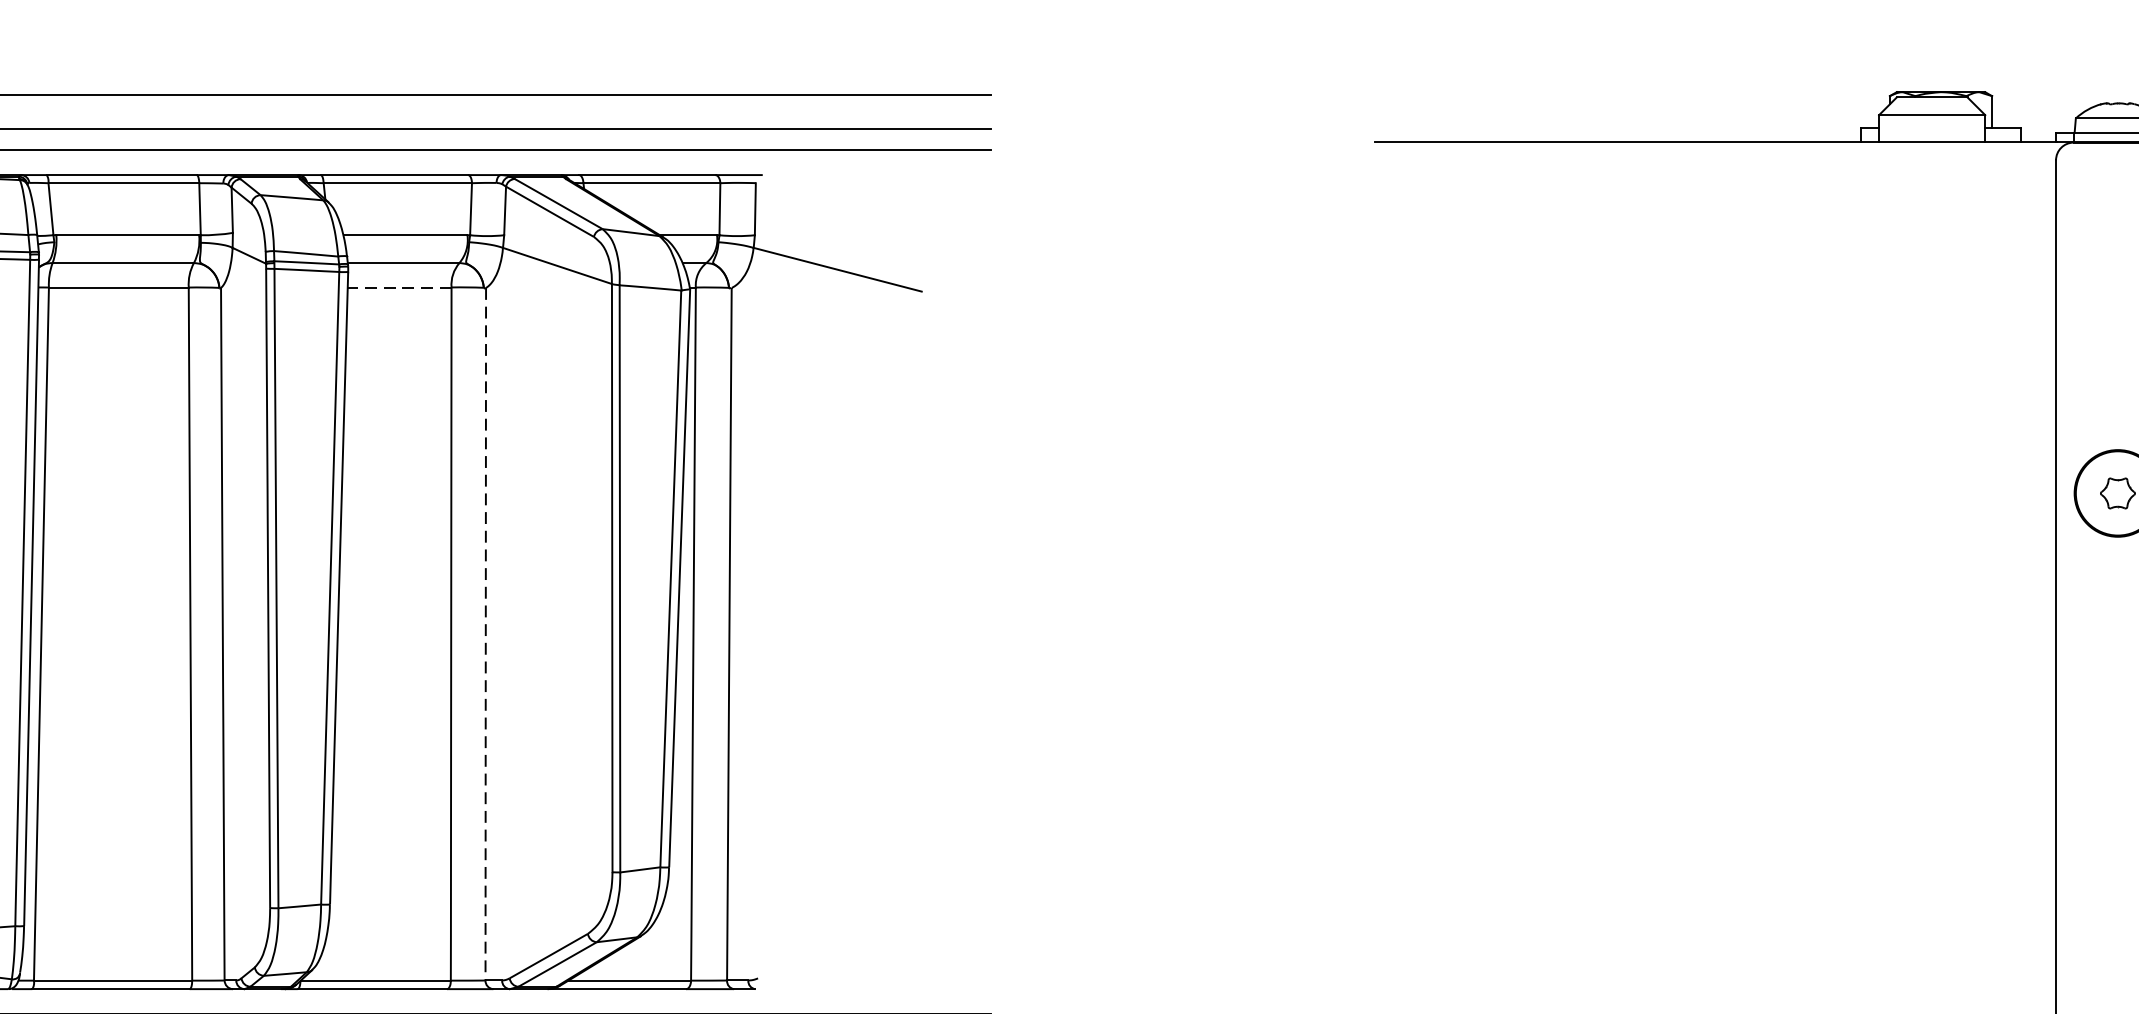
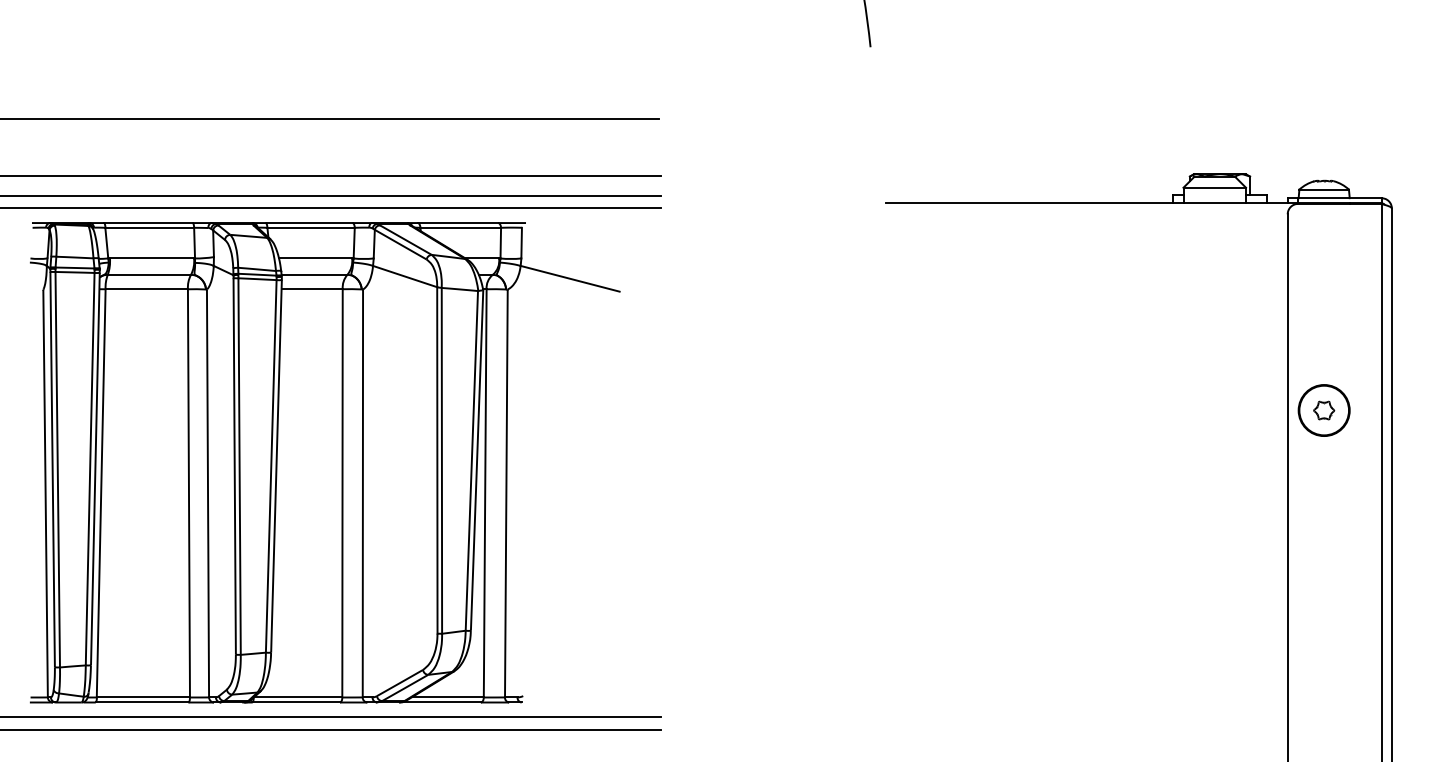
line: (398, 287) -> (311, 289), dashed -> solid
line: (485, 637) -> (362, 495), dashed -> solid

